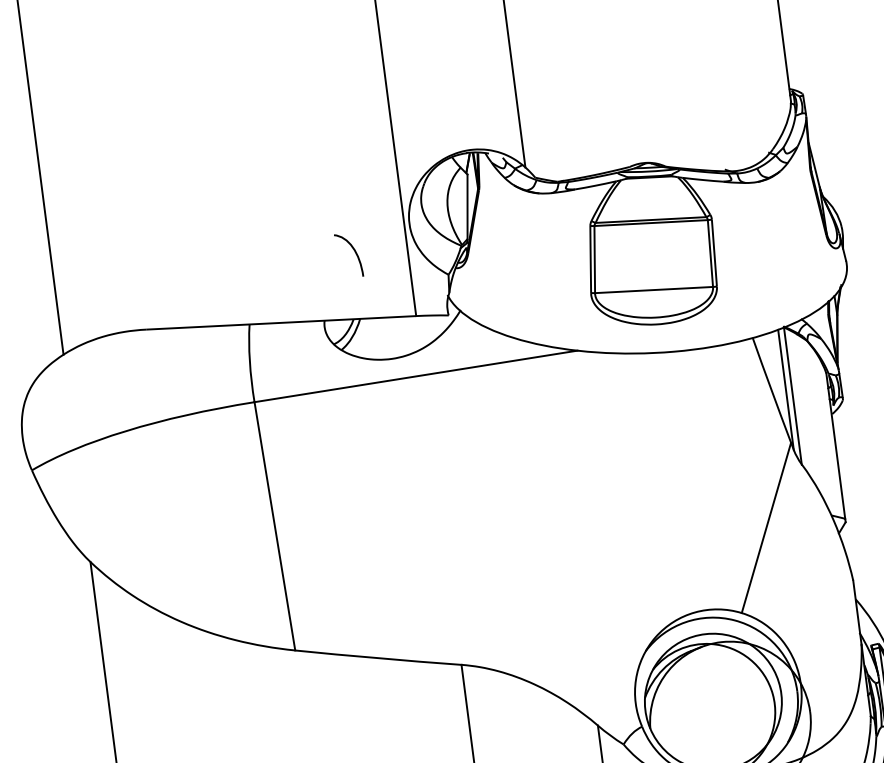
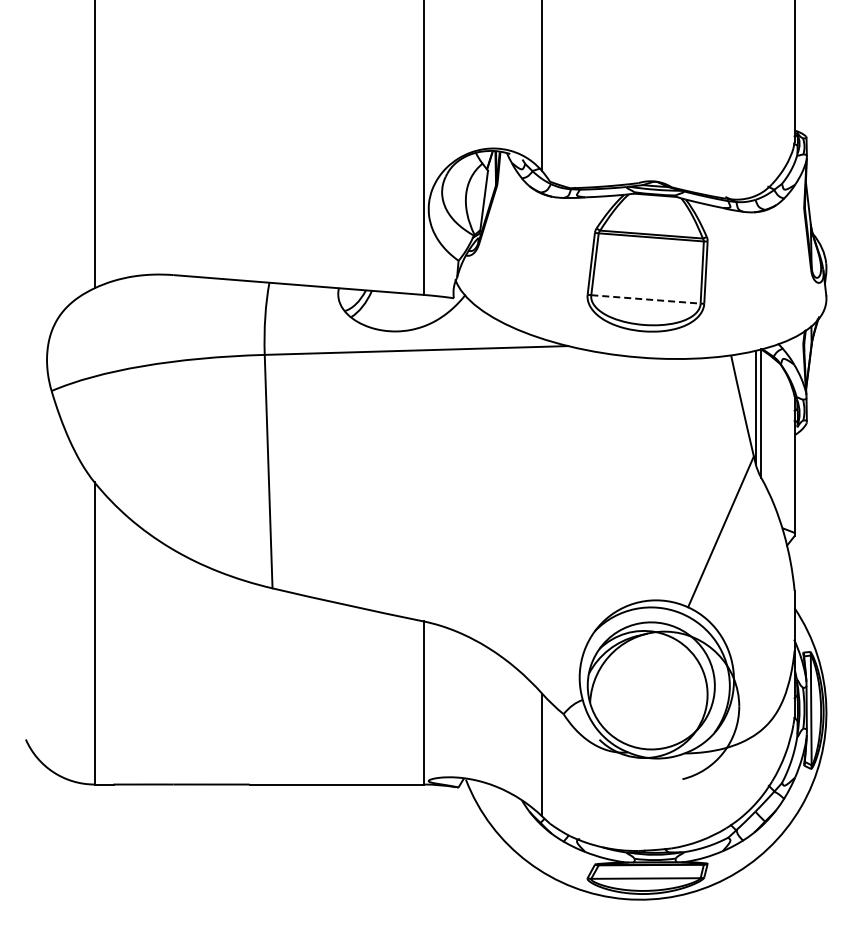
curve: (354, 251) -> (374, 228), removed
line: (653, 290) -> (645, 299), solid -> dashed

